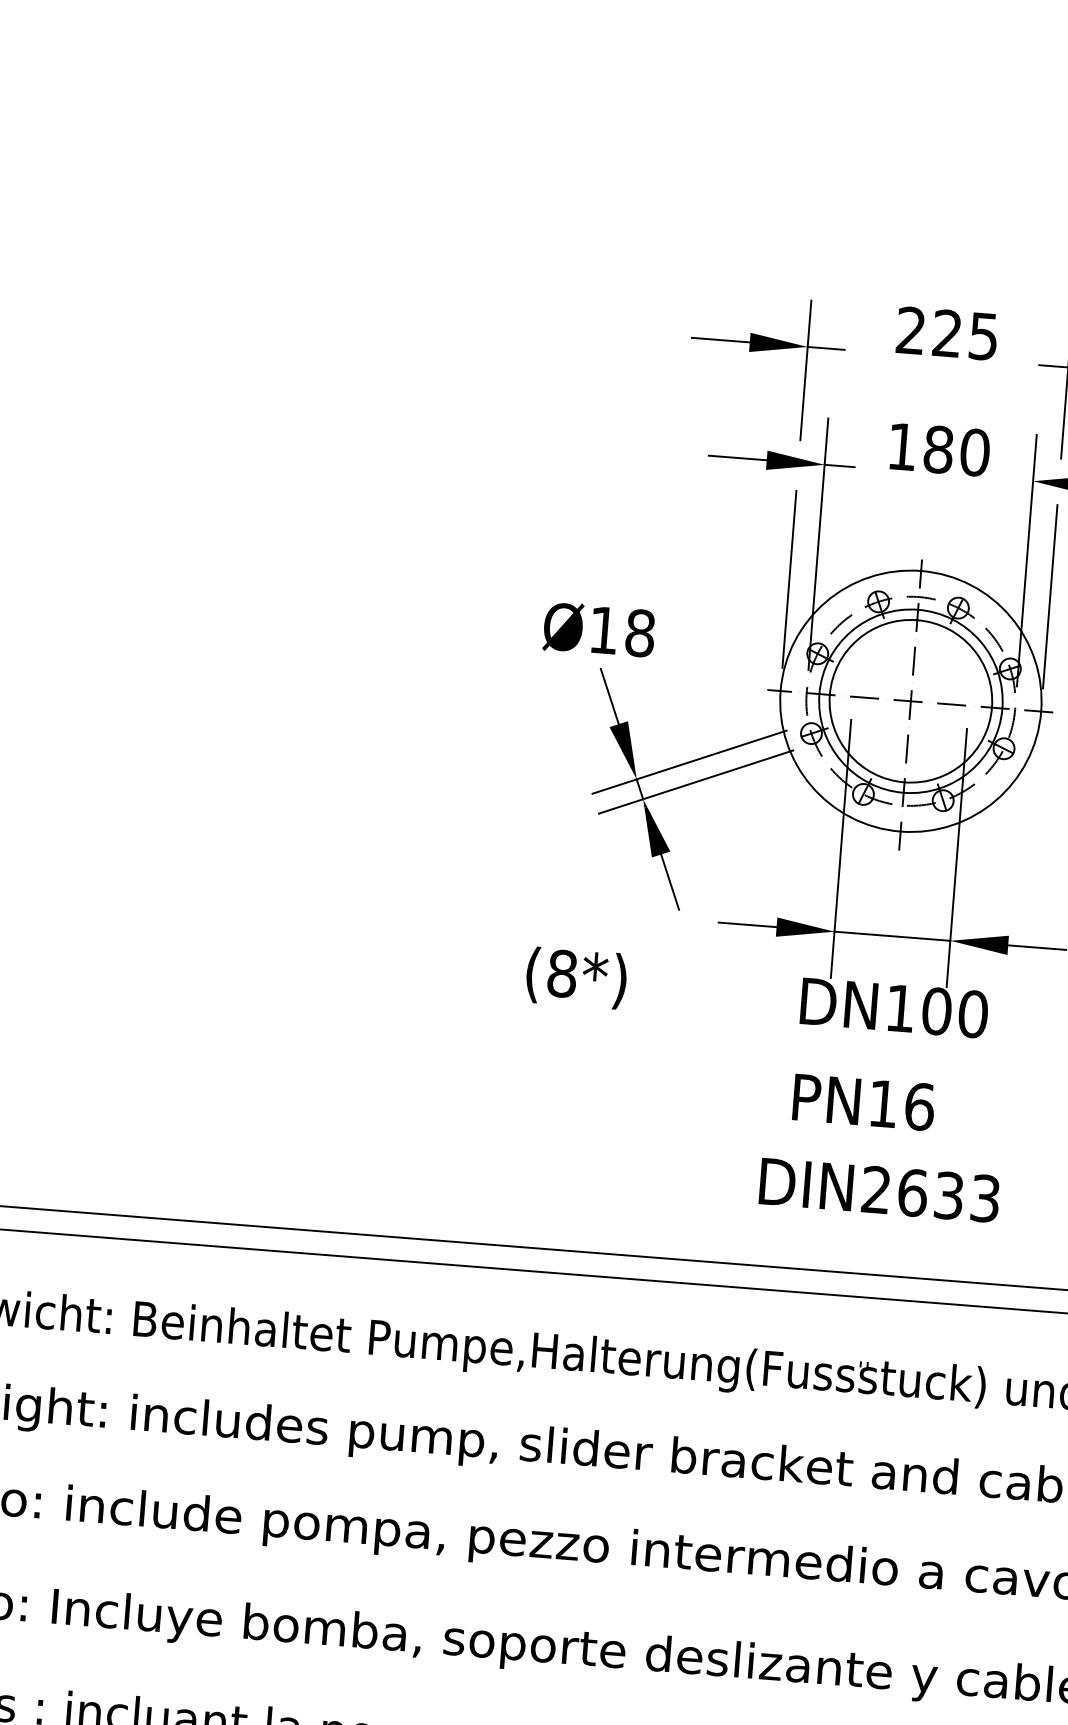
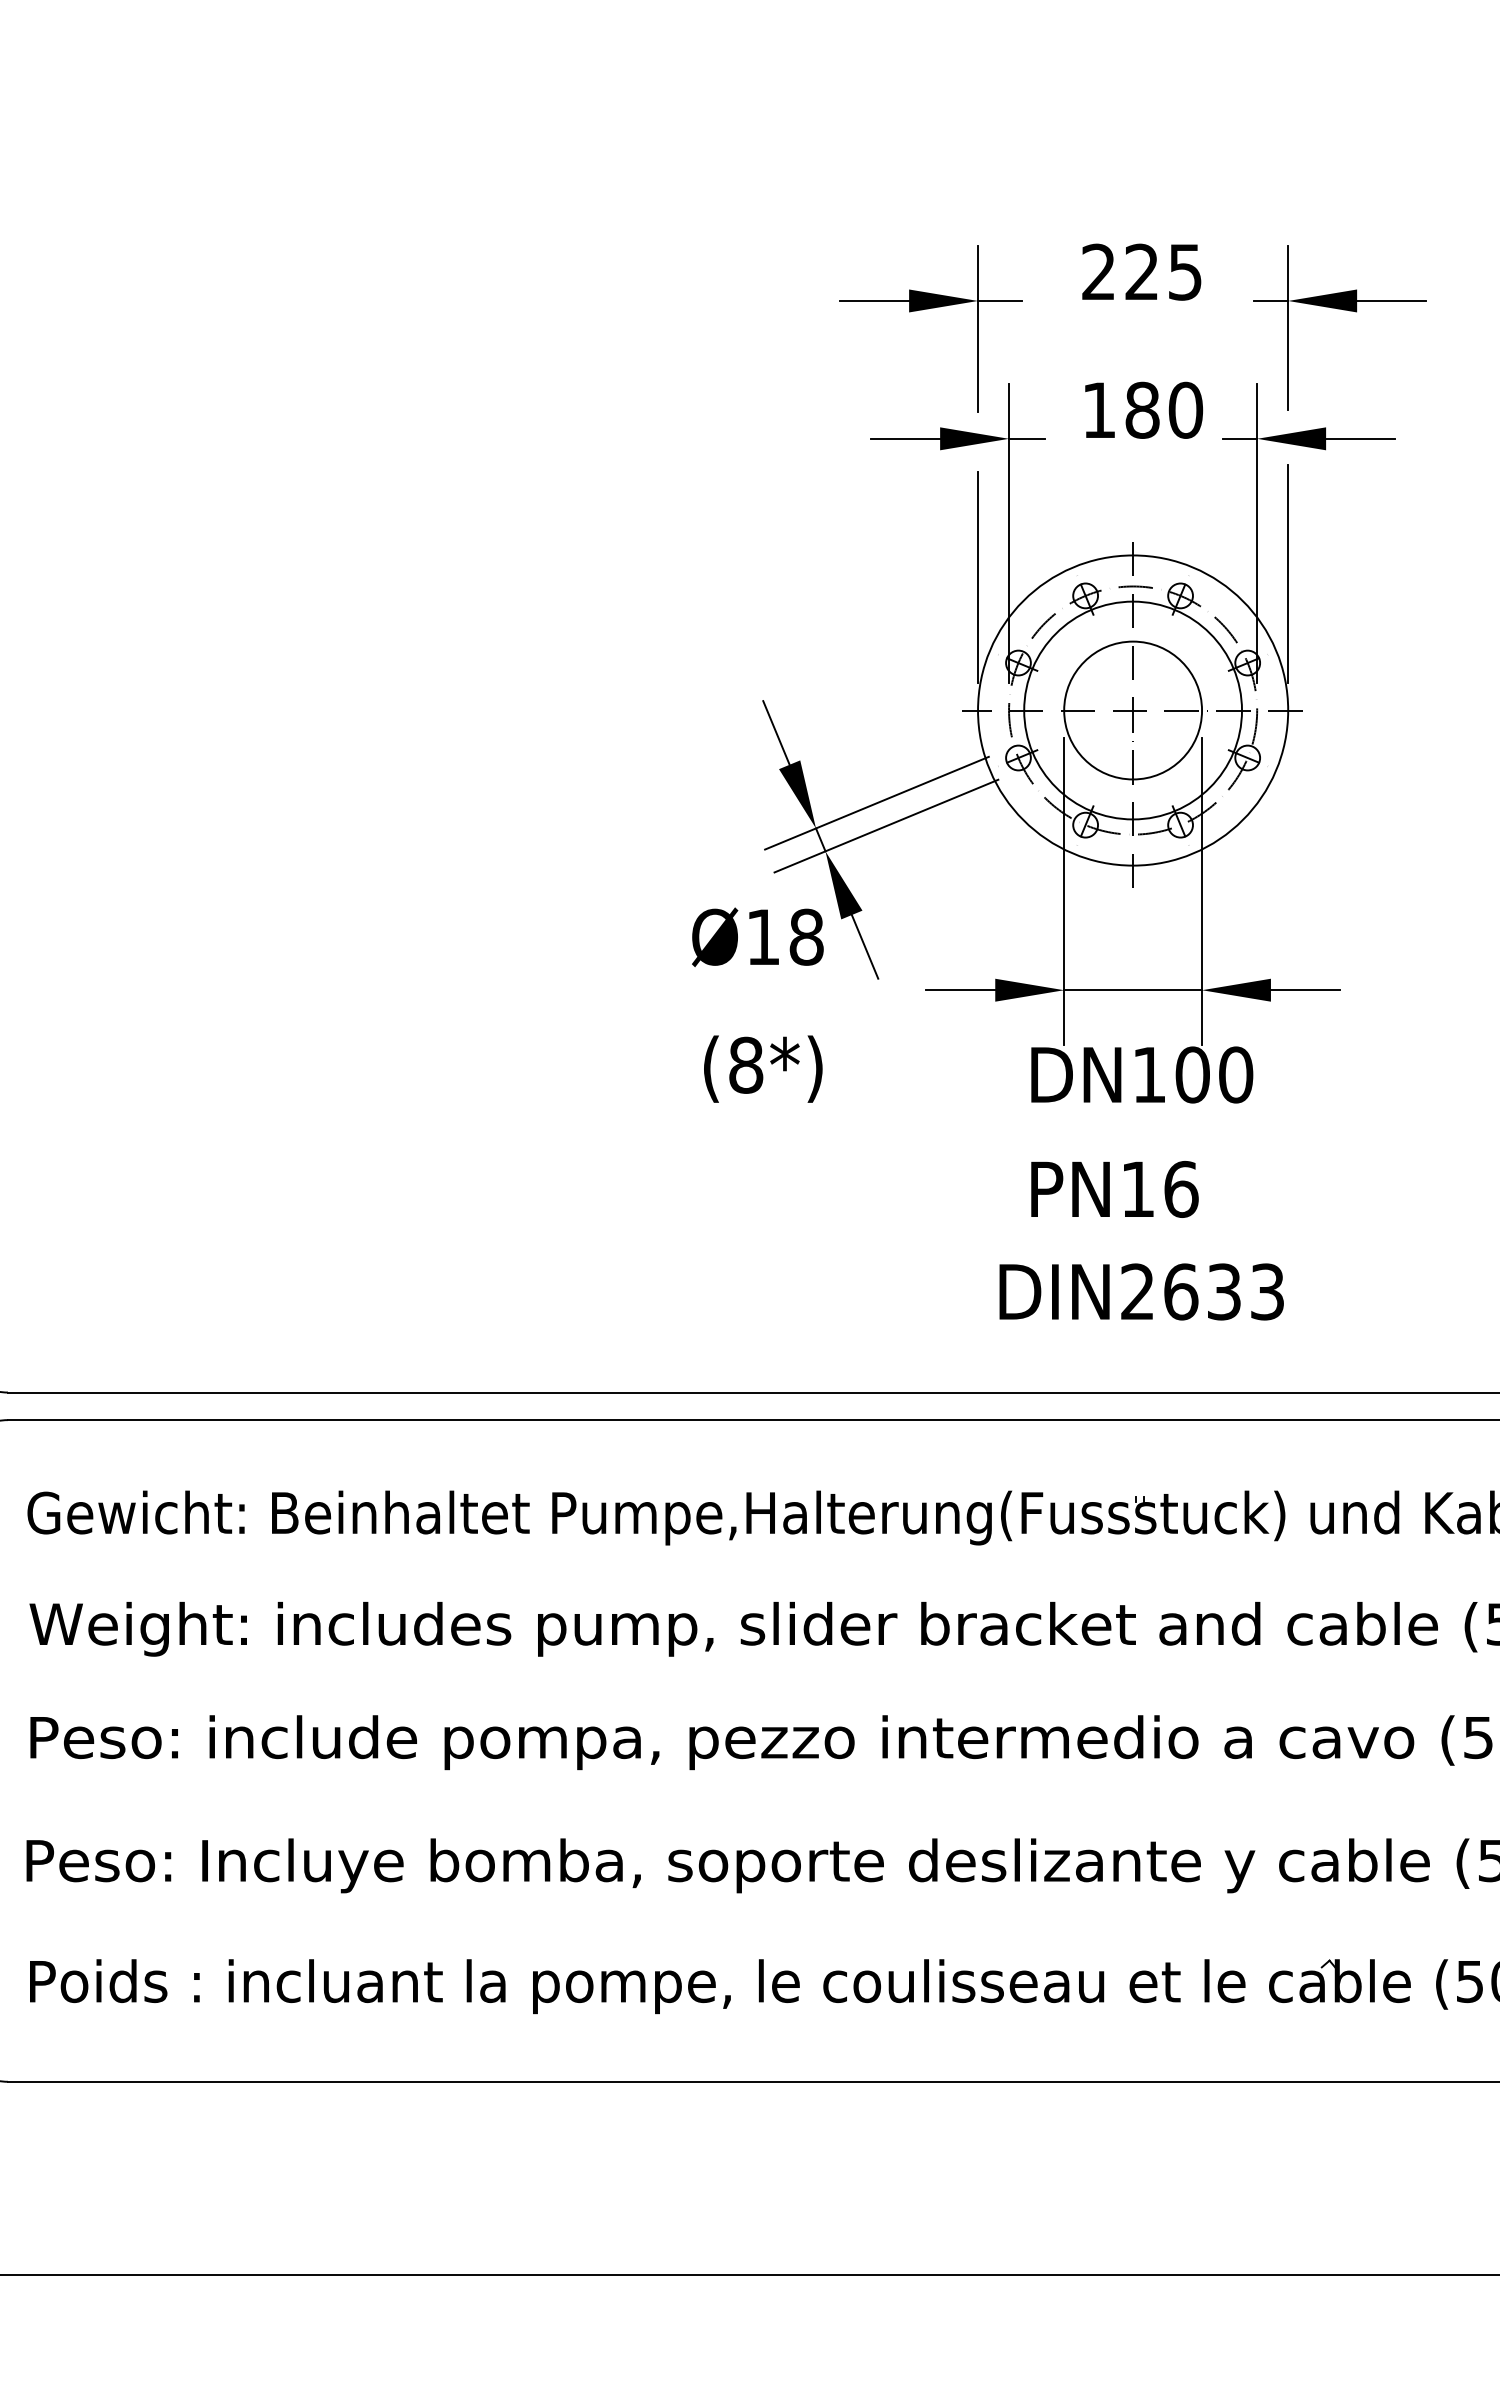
line: (1019, 479) -> (1240, 438), added
text: (599, 629) -> (757, 936), moved
circle: (911, 701) -> (1133, 710), size x0.71

